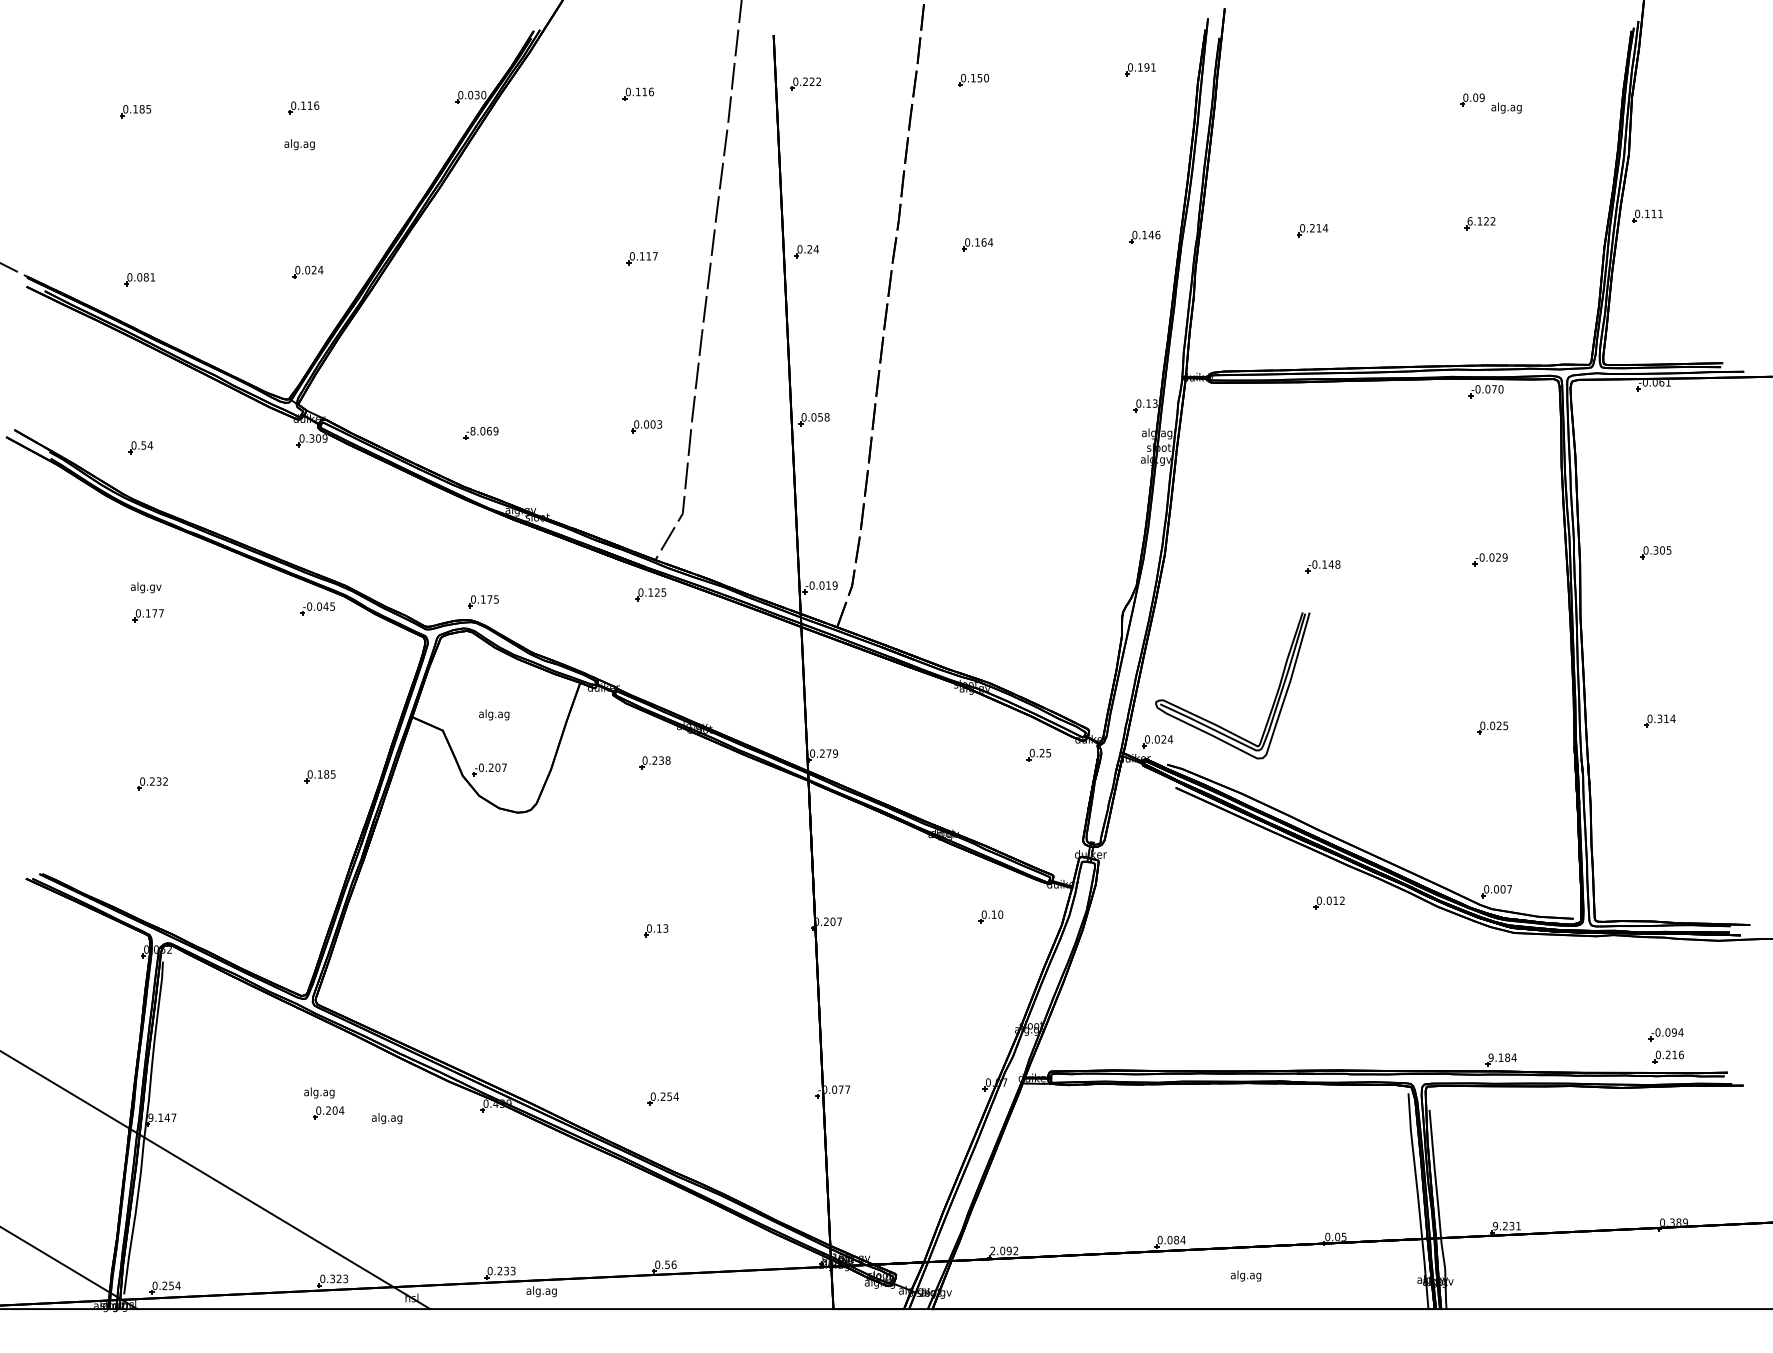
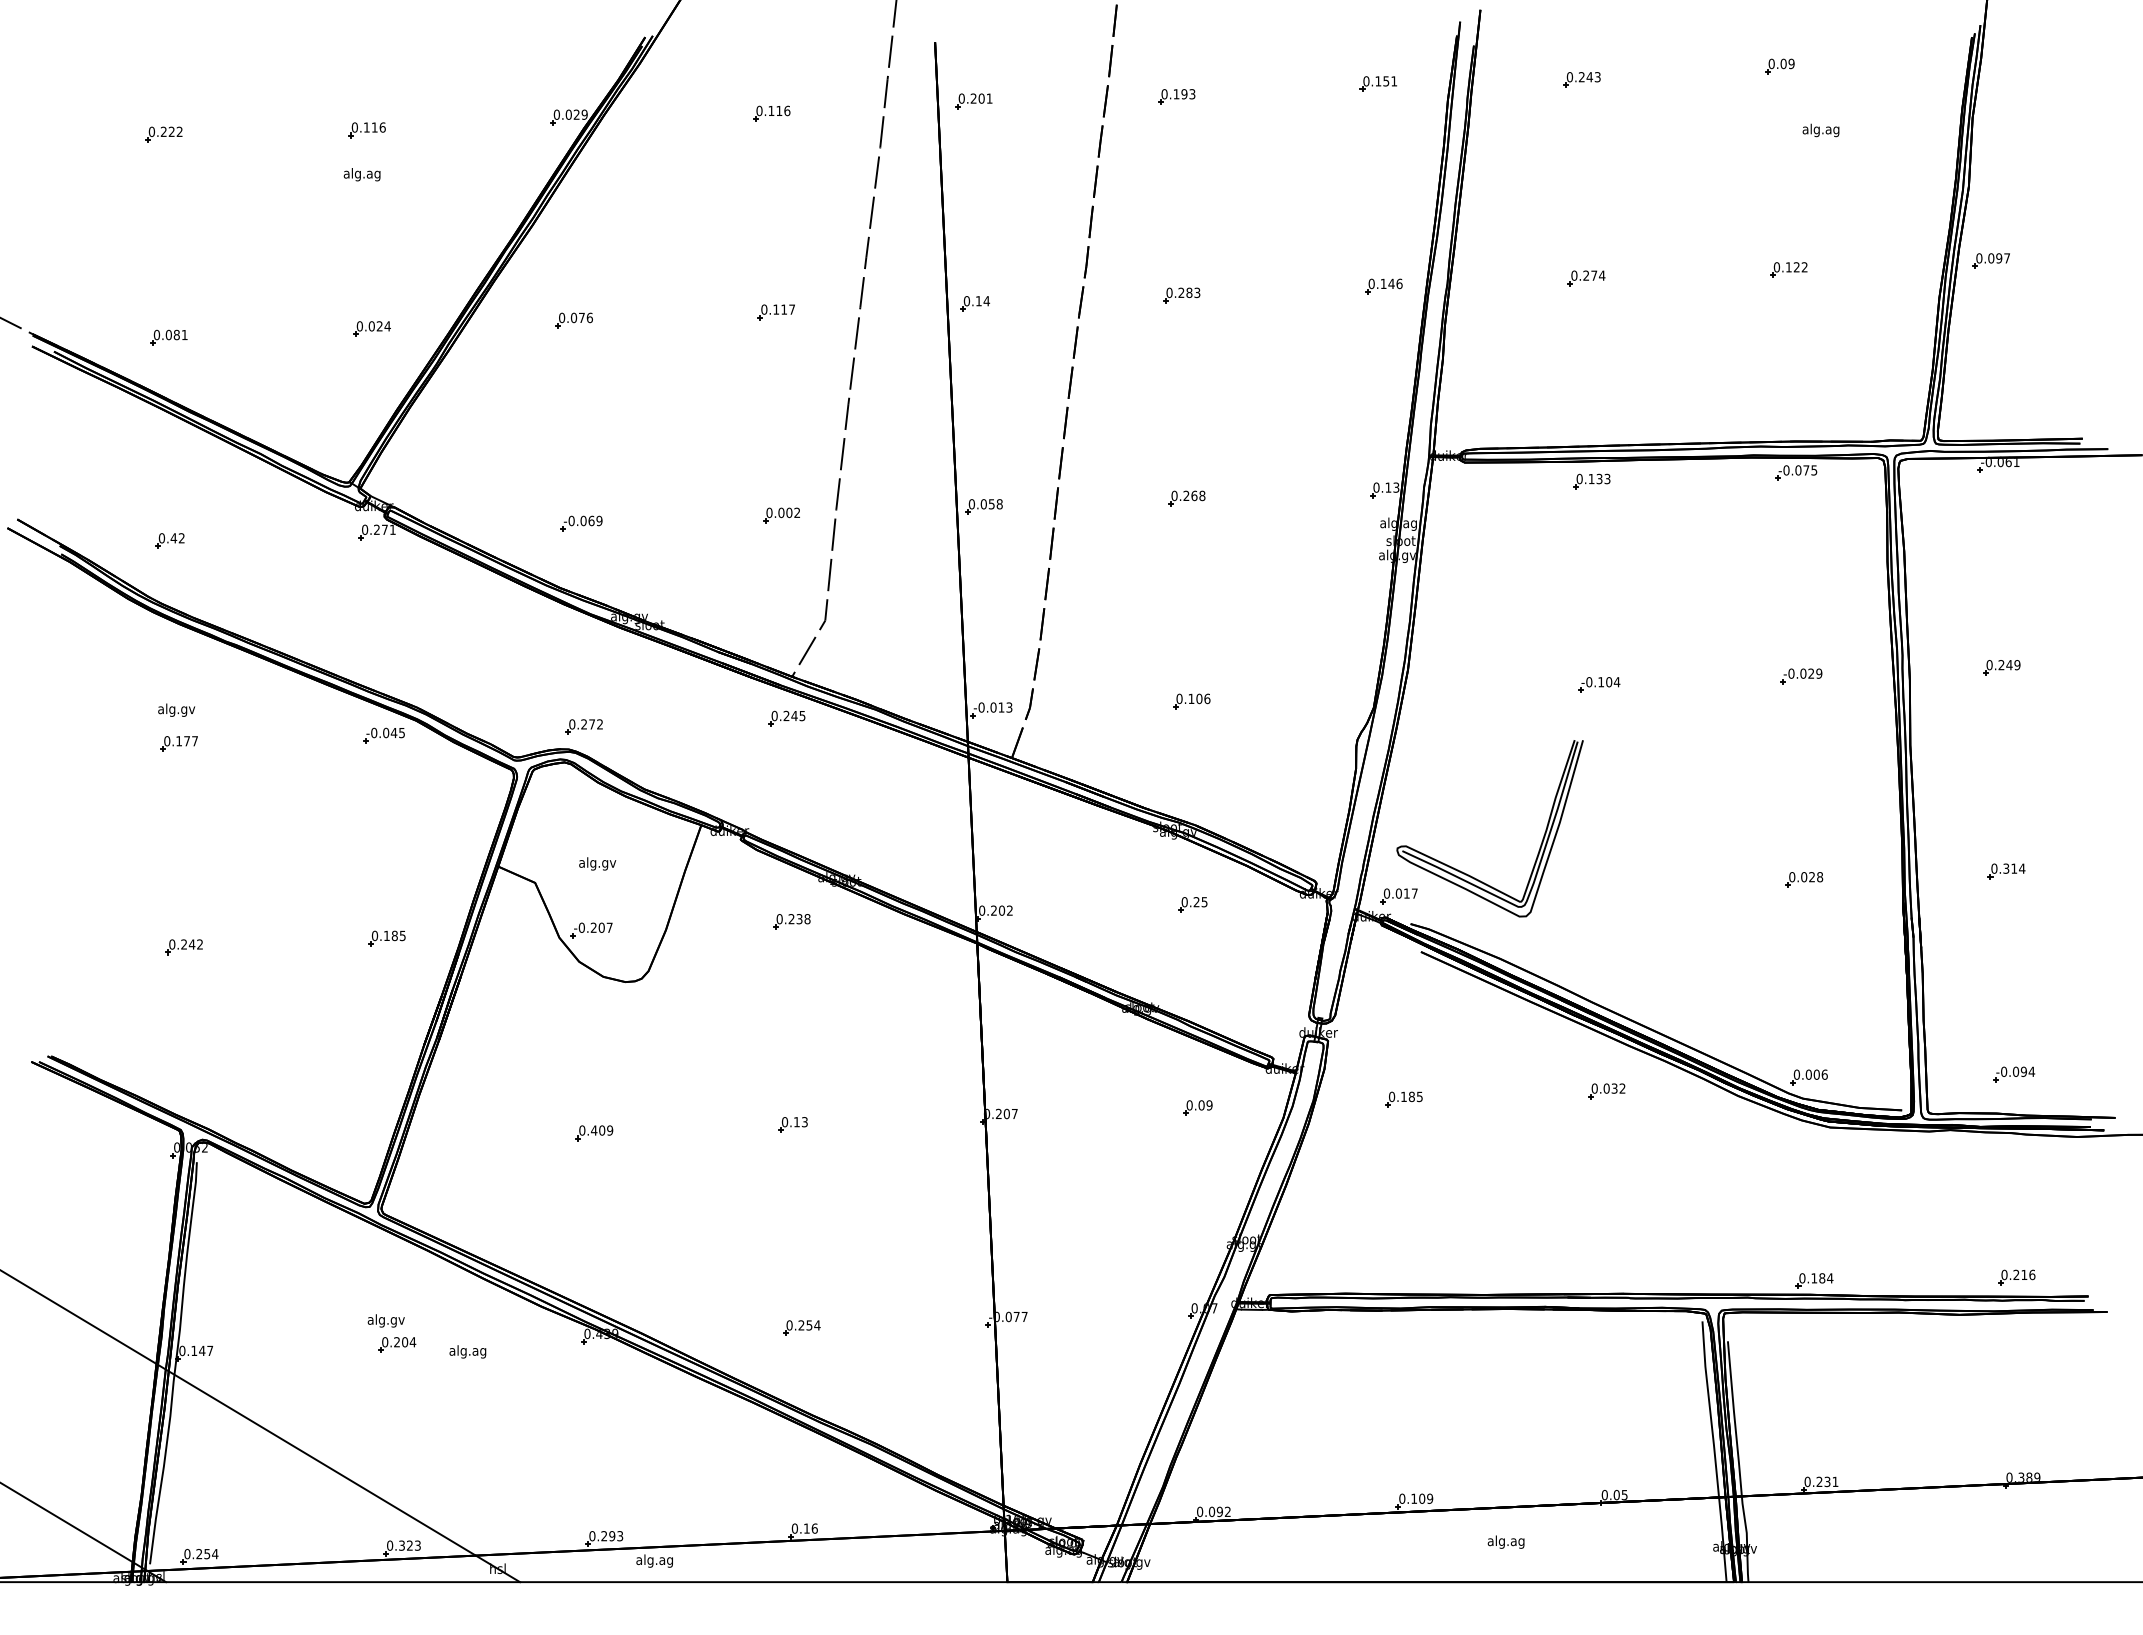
part: (1308, 65) -> (1581, 79), added
text: (1147, 67) -> (1386, 81), 0.191 -> 0.151
text: (983, 78) -> (1188, 94), 0.150 -> 0.193
text: (815, 81) -> (985, 98), 0.222 -> 0.201
text: (480, 94) -> (580, 114), 0.030 -> 0.029
part: (1472, 99) -> (1779, 66), moved
text: (141, 108) -> (171, 131), 0.185 -> 0.222
text: (1653, 214) -> (1998, 258), 0.111 -> 0.097
text: (1470, 221) -> (1777, 267), 6.122 -> 0.122
text: (1319, 228) -> (1594, 275), 0.214 -> 0.274
text: (984, 242) -> (1189, 292), 0.164 -> 0.283
text: (809, 249) -> (978, 301), 0.24 -> 0.14
part: (474, 265) -> (573, 320), added
text: (1501, 389) -> (1814, 470), -0.070 -> -0.075
part: (1316, 398) -> (1591, 481), added
part: (981, 412) -> (1186, 498), added
text: (659, 425) -> (797, 513), 0.003 -> 0.002
text: (472, 430) -> (571, 520), -8.069 -> -0.069
text: (318, 438) -> (384, 529), 0.309 -> 0.271
text: (146, 445) -> (177, 538), 0.54 -> 0.42
text: (1662, 550) -> (2009, 665), 0.305 -> 0.249
text: (1334, 564) -> (1612, 682), -0.148 -> -0.104
part: (985, 580) -> (1191, 701), added
text: (835, 585) -> (1009, 707), -0.019 -> -0.013
text: (654, 592) -> (790, 715), 0.125 -> 0.245
text: (489, 599) -> (591, 724), 0.175 -> 0.272
text: (494, 714) -> (597, 863), alg.ag -> alg.gv
text: (1506, 726) -> (1820, 877), 0.025 -> 0.028
text: (1166, 739) -> (1410, 893), 0.024 -> 0.017
text: (831, 753) -> (1005, 910), 0.279 -> 0.202
part: (1038, 755) -> (1192, 904), moved
text: (158, 781) -> (191, 944), 0.232 -> 0.242
text: (1509, 889) -> (1824, 1074), 0.007 -> 0.006
text: (1335, 900) -> (1614, 1088), 0.012 -> 0.032
part: (1161, 909) -> (1403, 1099), added
text: (997, 914) -> (1205, 1105), 0.10 -> 0.09
part: (491, 937) -> (594, 1133), added
part: (1666, 1034) -> (2014, 1074), moved
text: (1491, 1057) -> (1802, 1278), 9.184 -> 0.184
text: (318, 1092) -> (385, 1320), alg.ag -> alg.gv
text: (151, 1118) -> (182, 1351), 9.147 -> 0.147
text: (1495, 1226) -> (1807, 1482), 9.231 -> 0.231
text: (1176, 1239) -> (1422, 1498), 0.084 -> 0.109
text: (993, 1250) -> (1200, 1511), 2.092 -> 0.092
text: (667, 1264) -> (806, 1528), 0.56 -> 0.16
text: (506, 1271) -> (612, 1536), 0.233 -> 0.293

